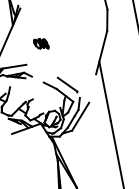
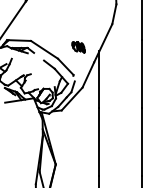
part: (41, 44) -> (78, 47), moved
line: (42, 70) -> (44, 49), added
line: (92, 88) -> (88, 74), added

